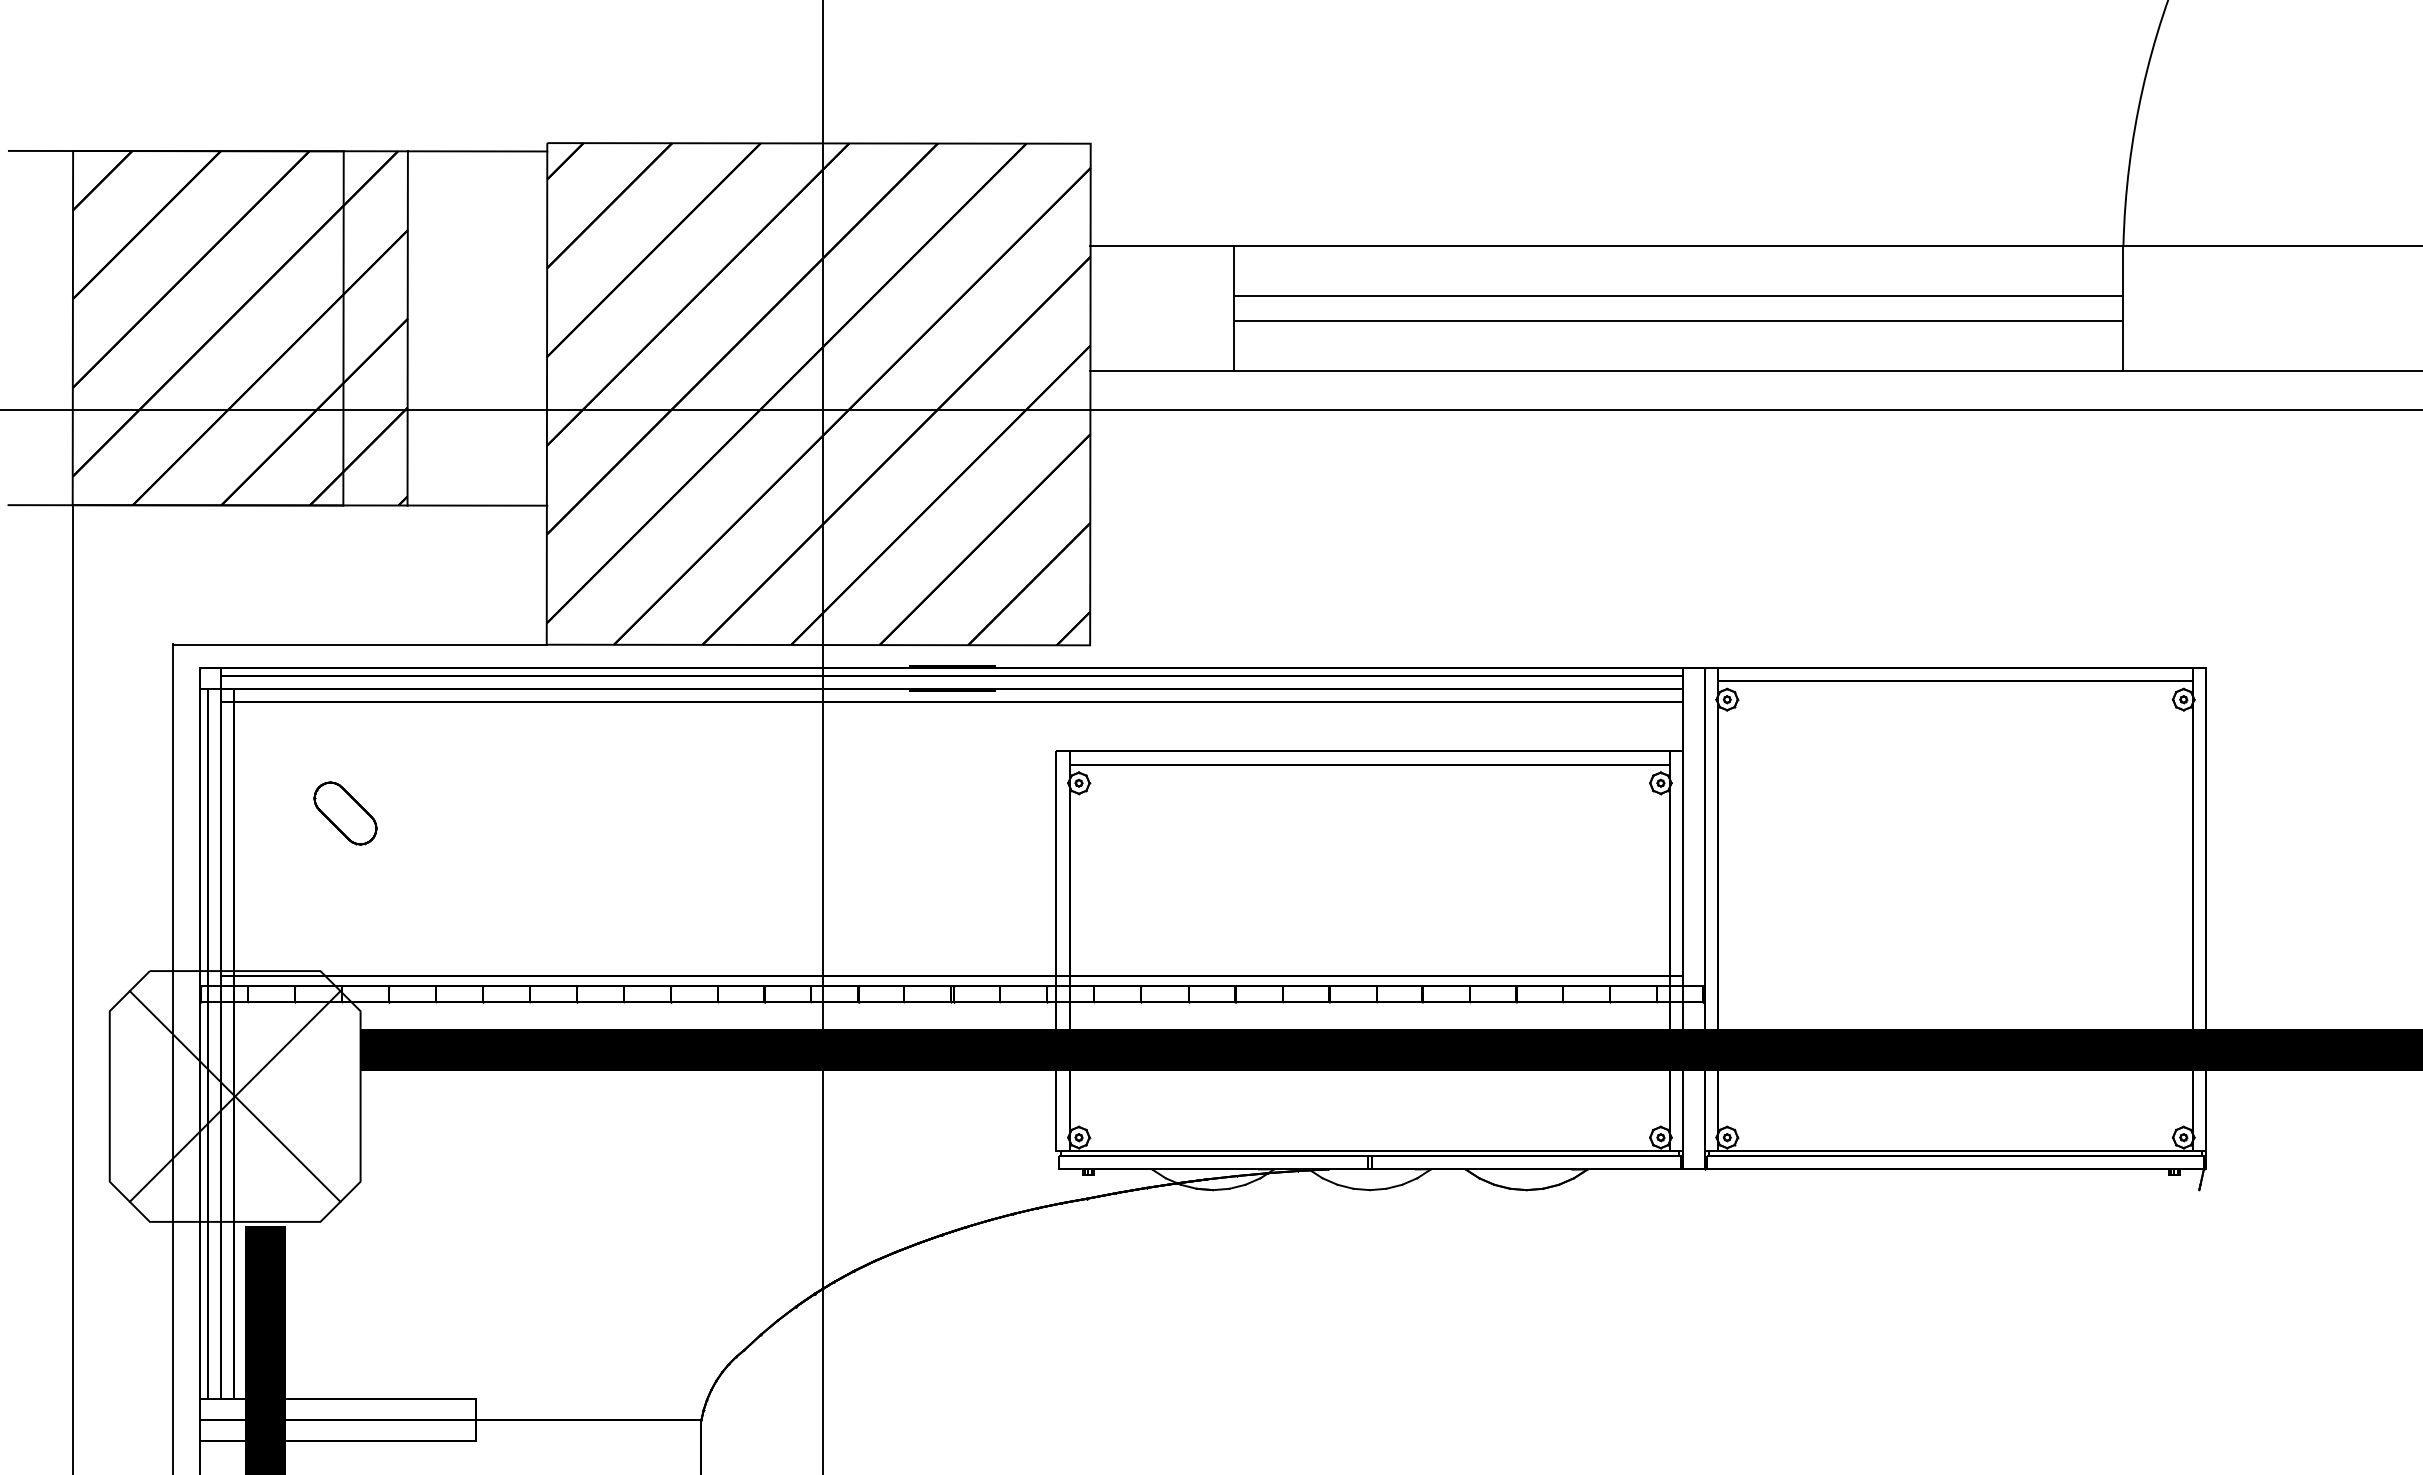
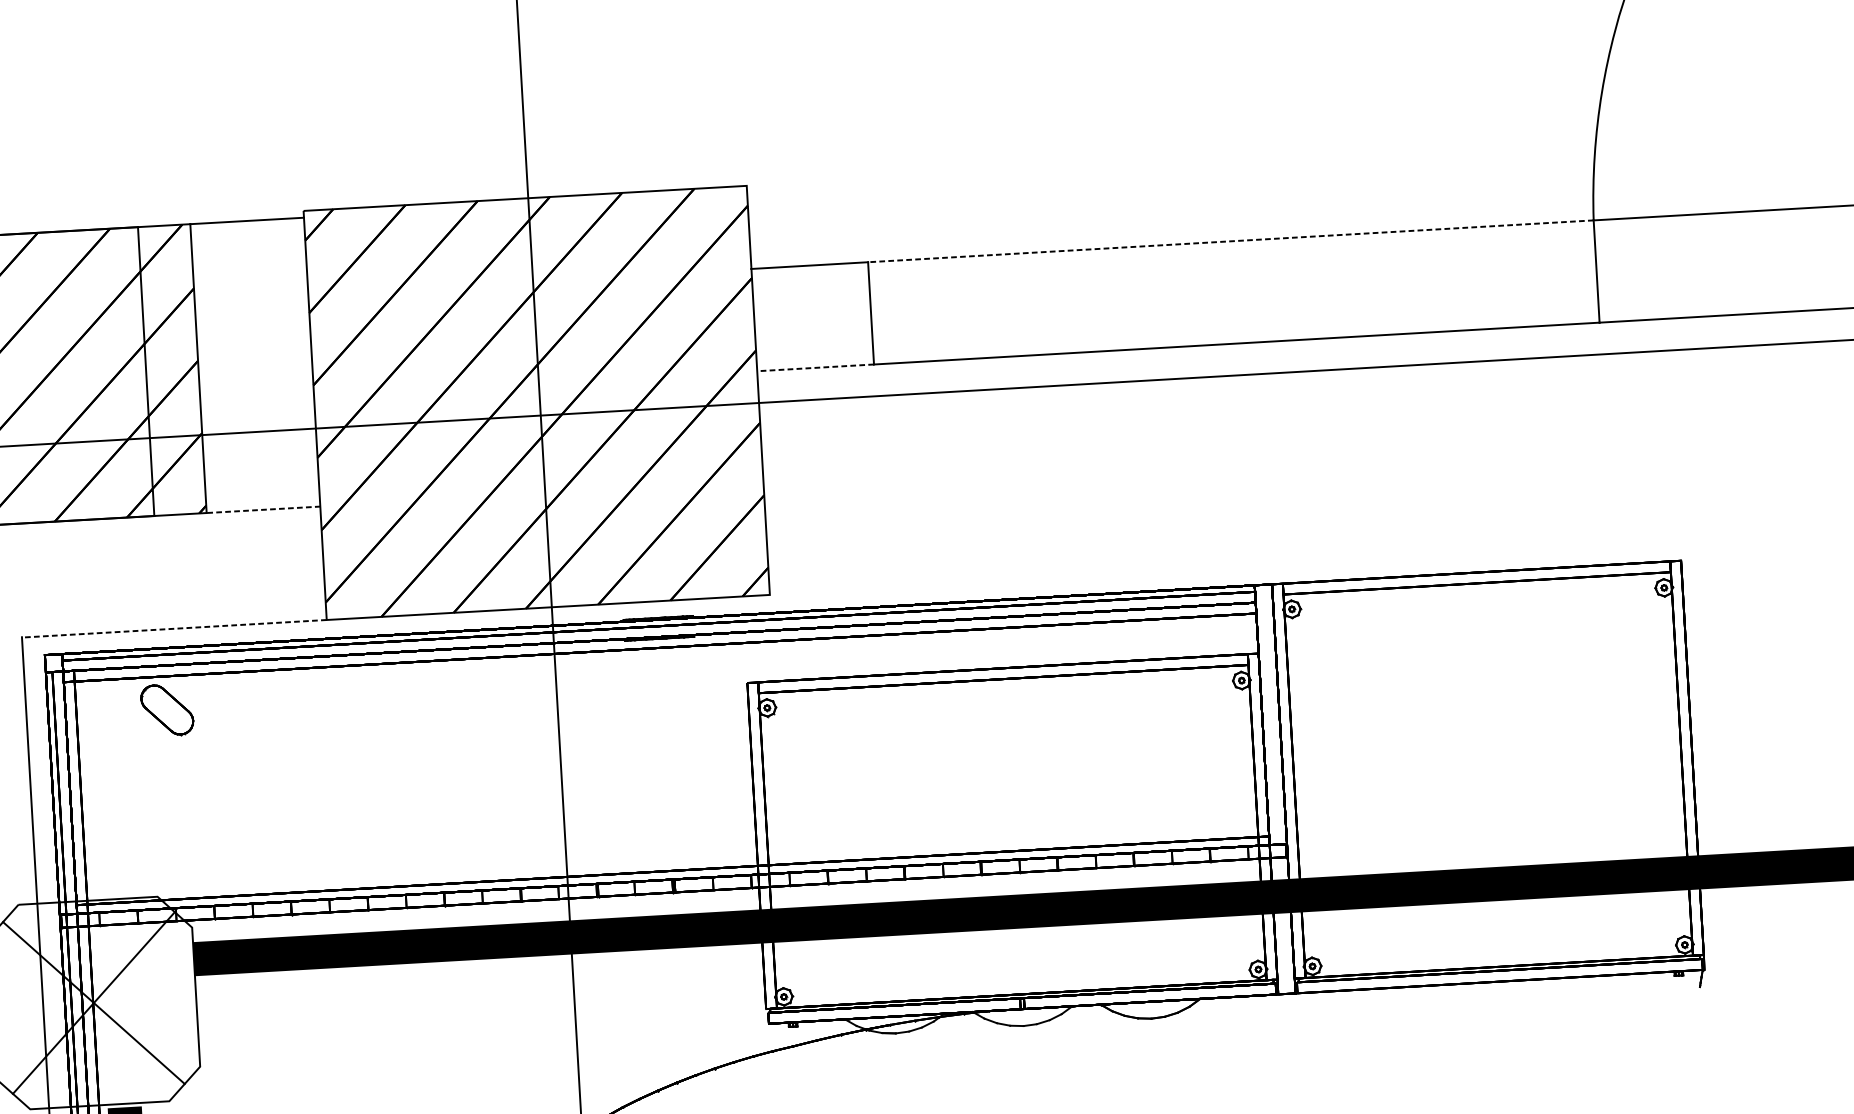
line: (1678, 245) -> (1230, 241), solid -> dashed
line: (1678, 295) -> (1233, 282), removed
line: (1678, 320) -> (1234, 302), removed
line: (1162, 371) -> (816, 368), solid -> dashed
line: (477, 505) -> (263, 509), solid -> dashed
line: (359, 644) -> (174, 628), solid -> dashed
part: (345, 813) -> (167, 710), moved

